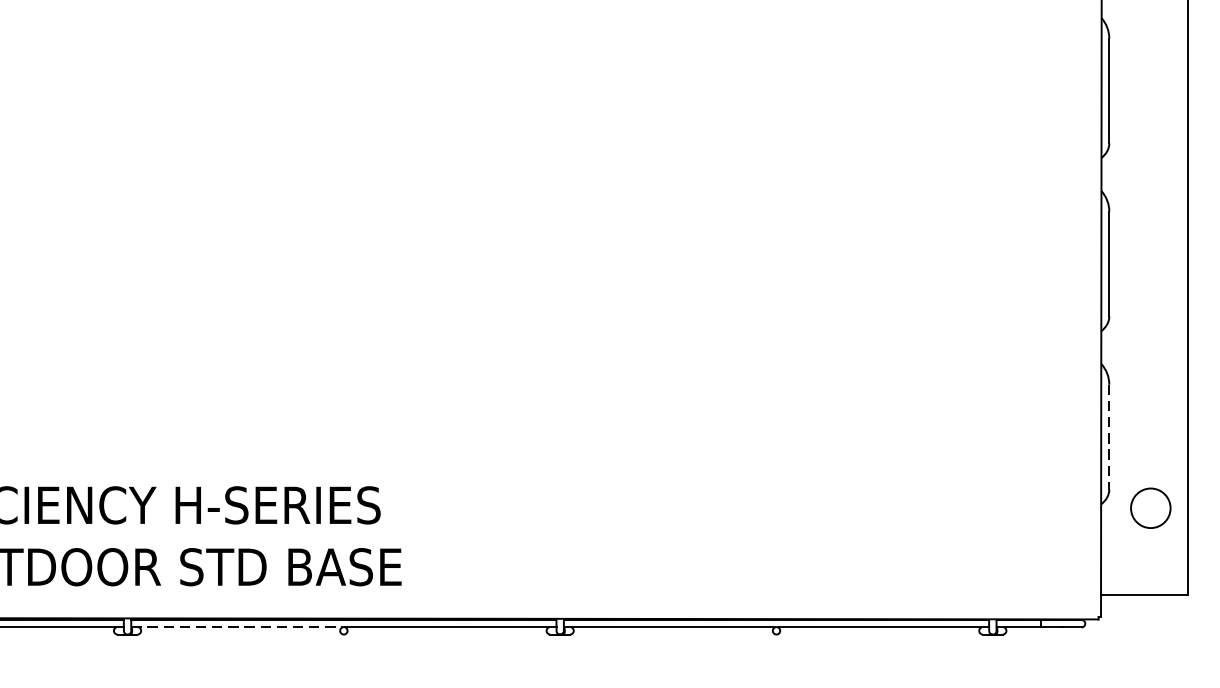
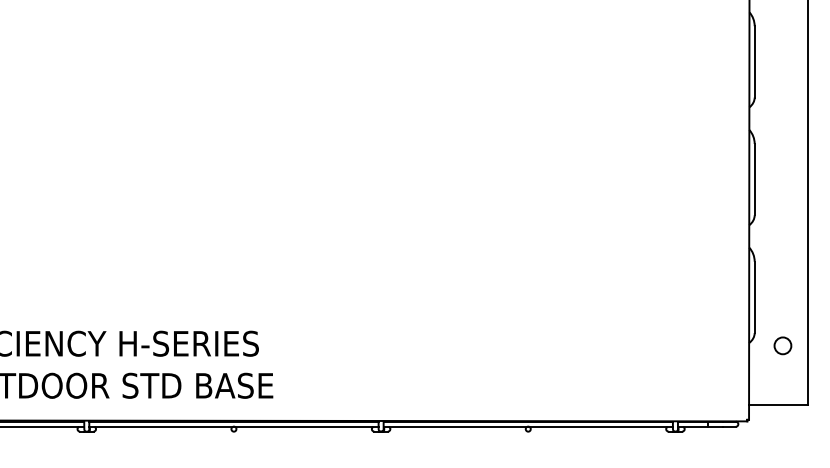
line: (1109, 437) -> (754, 297), dashed -> solid
circle: (1150, 507) -> (782, 345), size x0.62
line: (237, 626) -> (161, 426), dashed -> solid

